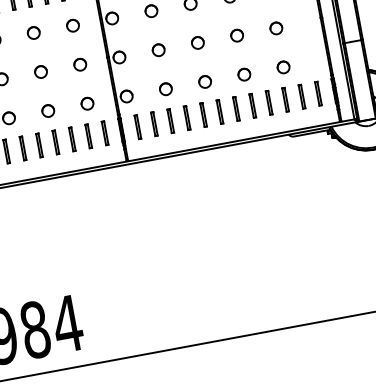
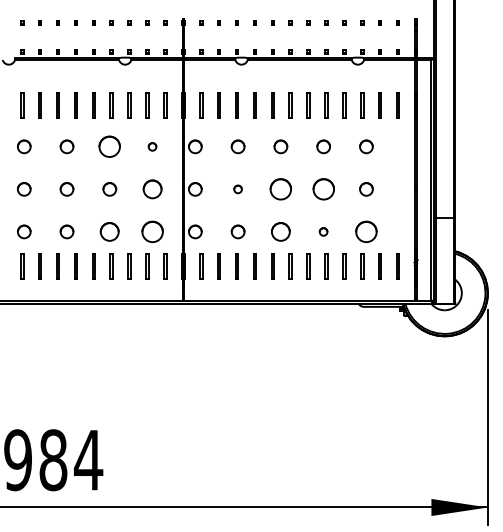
part: (72, 25) -> (152, 146), size x0.6
part: (33, 32) -> (109, 146), size x1.6
circle: (236, 35) -> (323, 189), size x1.6
part: (197, 43) -> (280, 189), size x1.6
part: (158, 50) -> (237, 189), size x0.6
circle: (80, 64) -> (152, 189), size x1.4
part: (283, 67) -> (366, 231), size x1.6
part: (244, 74) -> (323, 231), size x0.6
part: (204, 81) -> (280, 231), size x1.4
part: (87, 103) -> (152, 231), size x1.6
part: (47, 110) -> (109, 231), size x1.4

